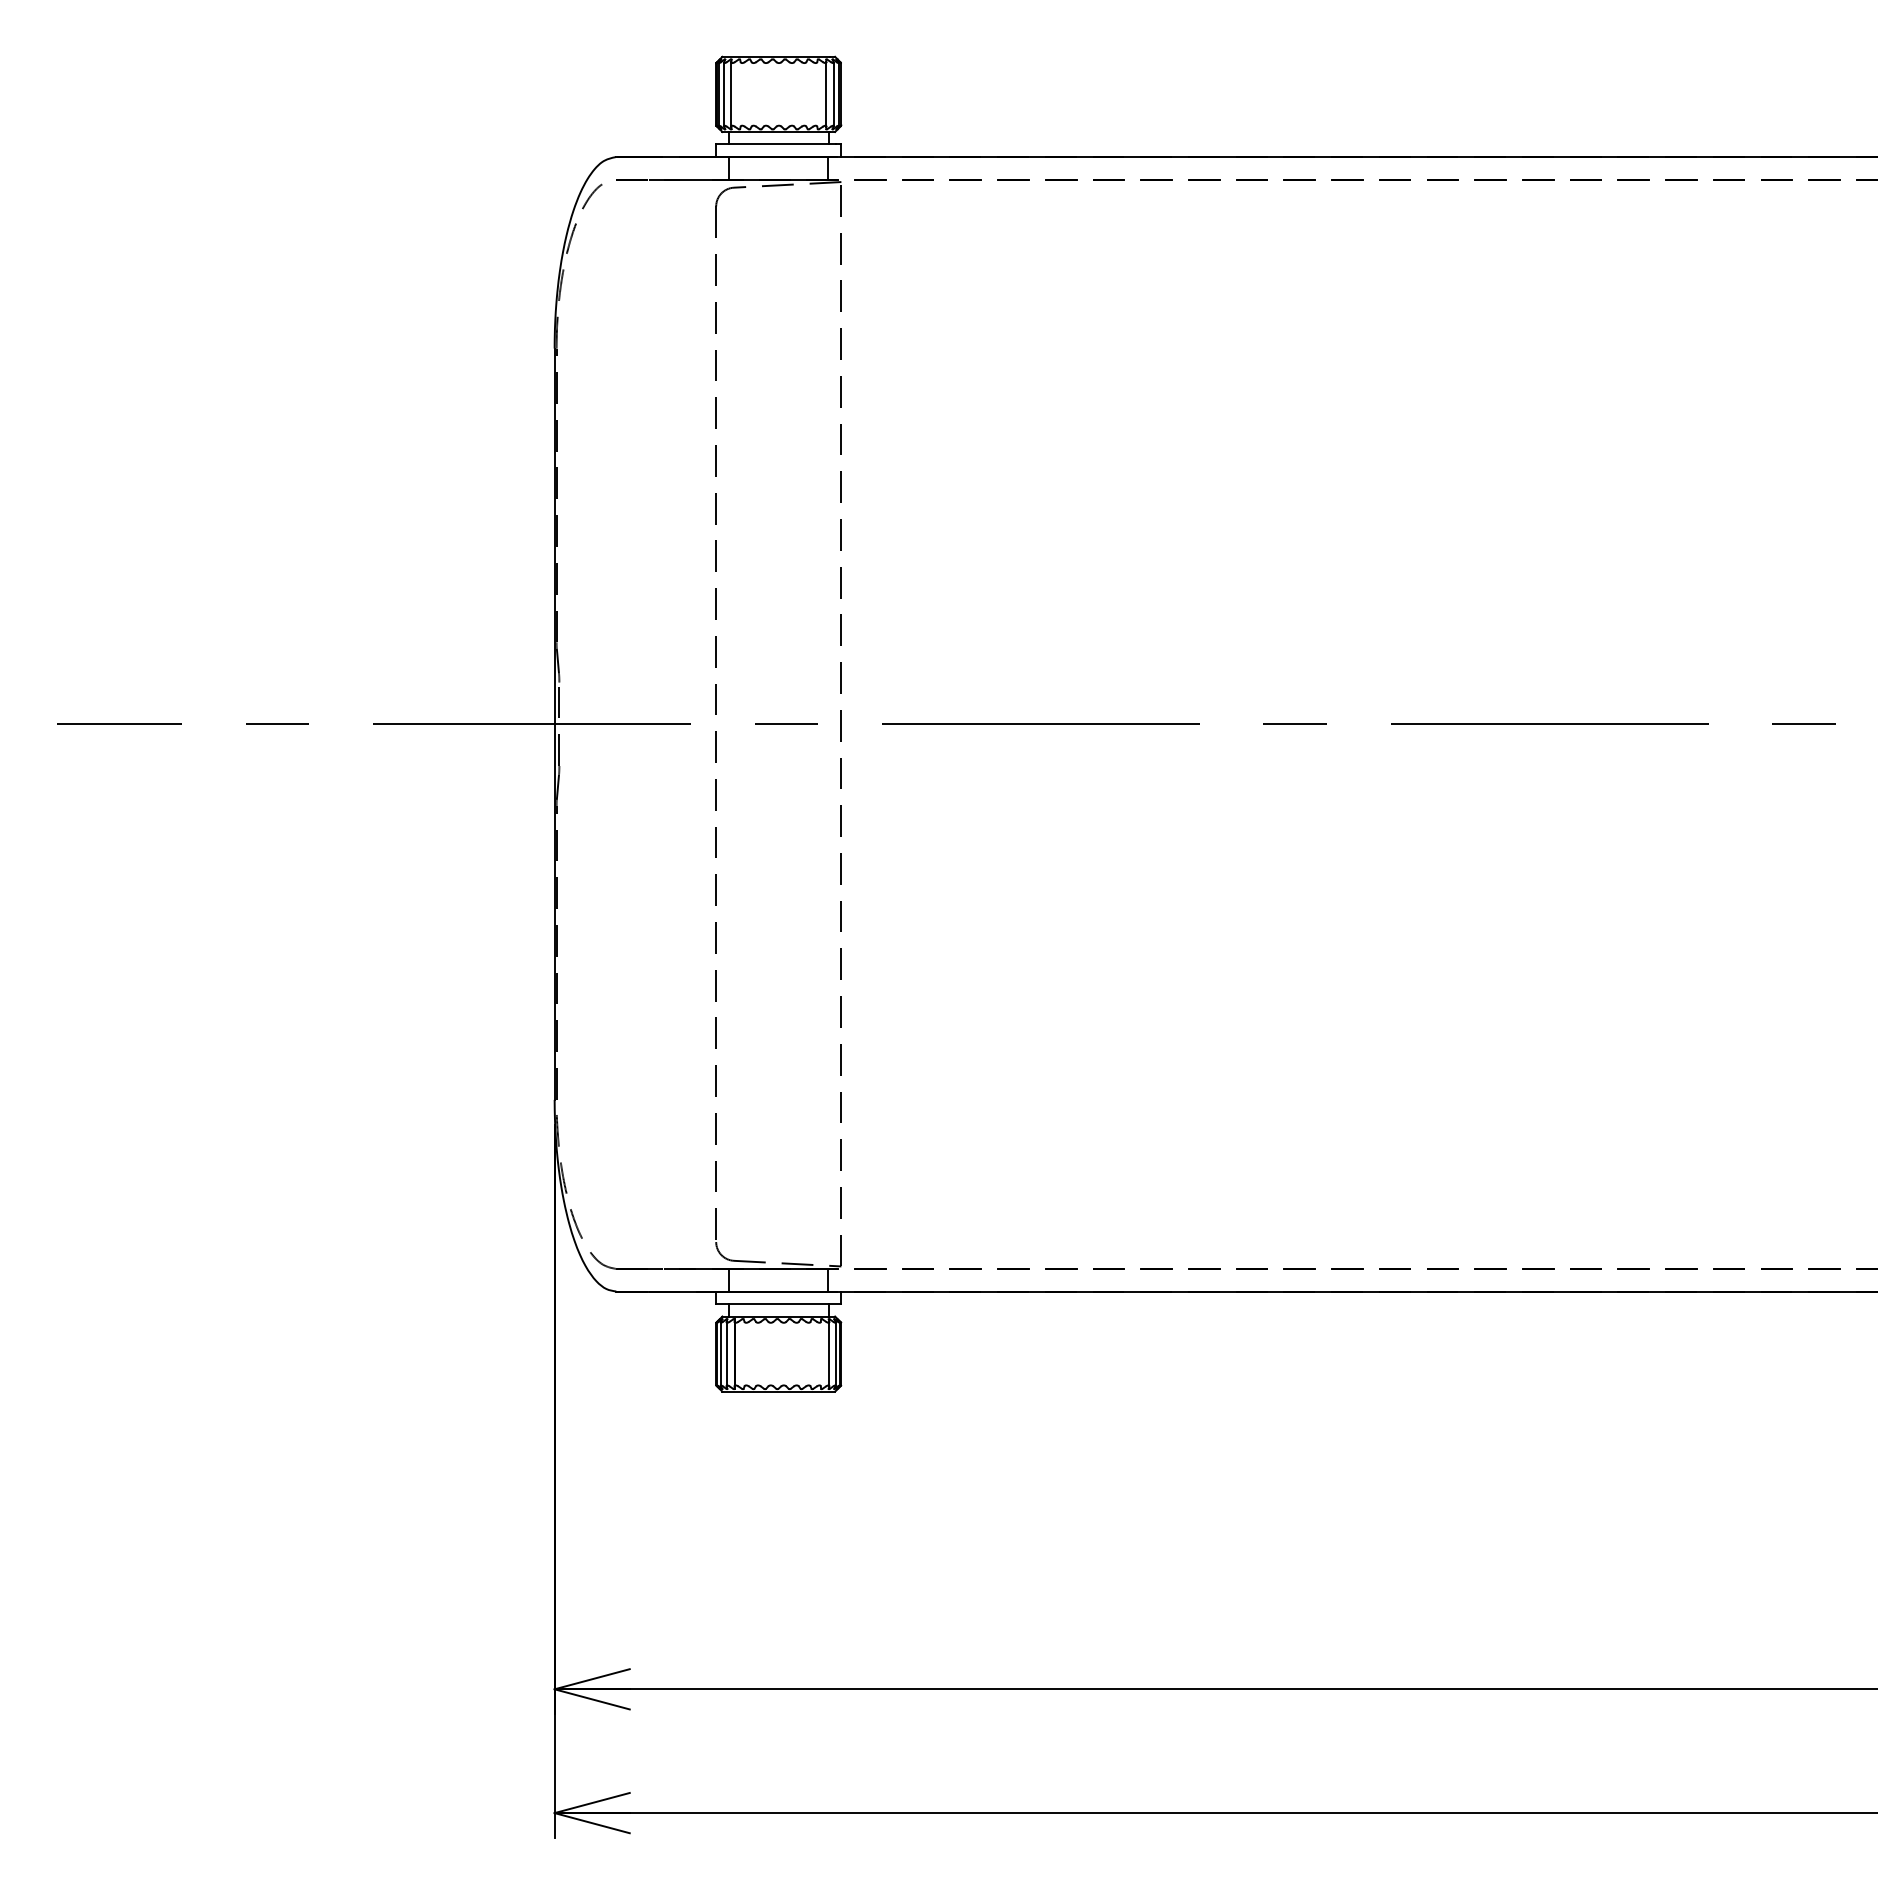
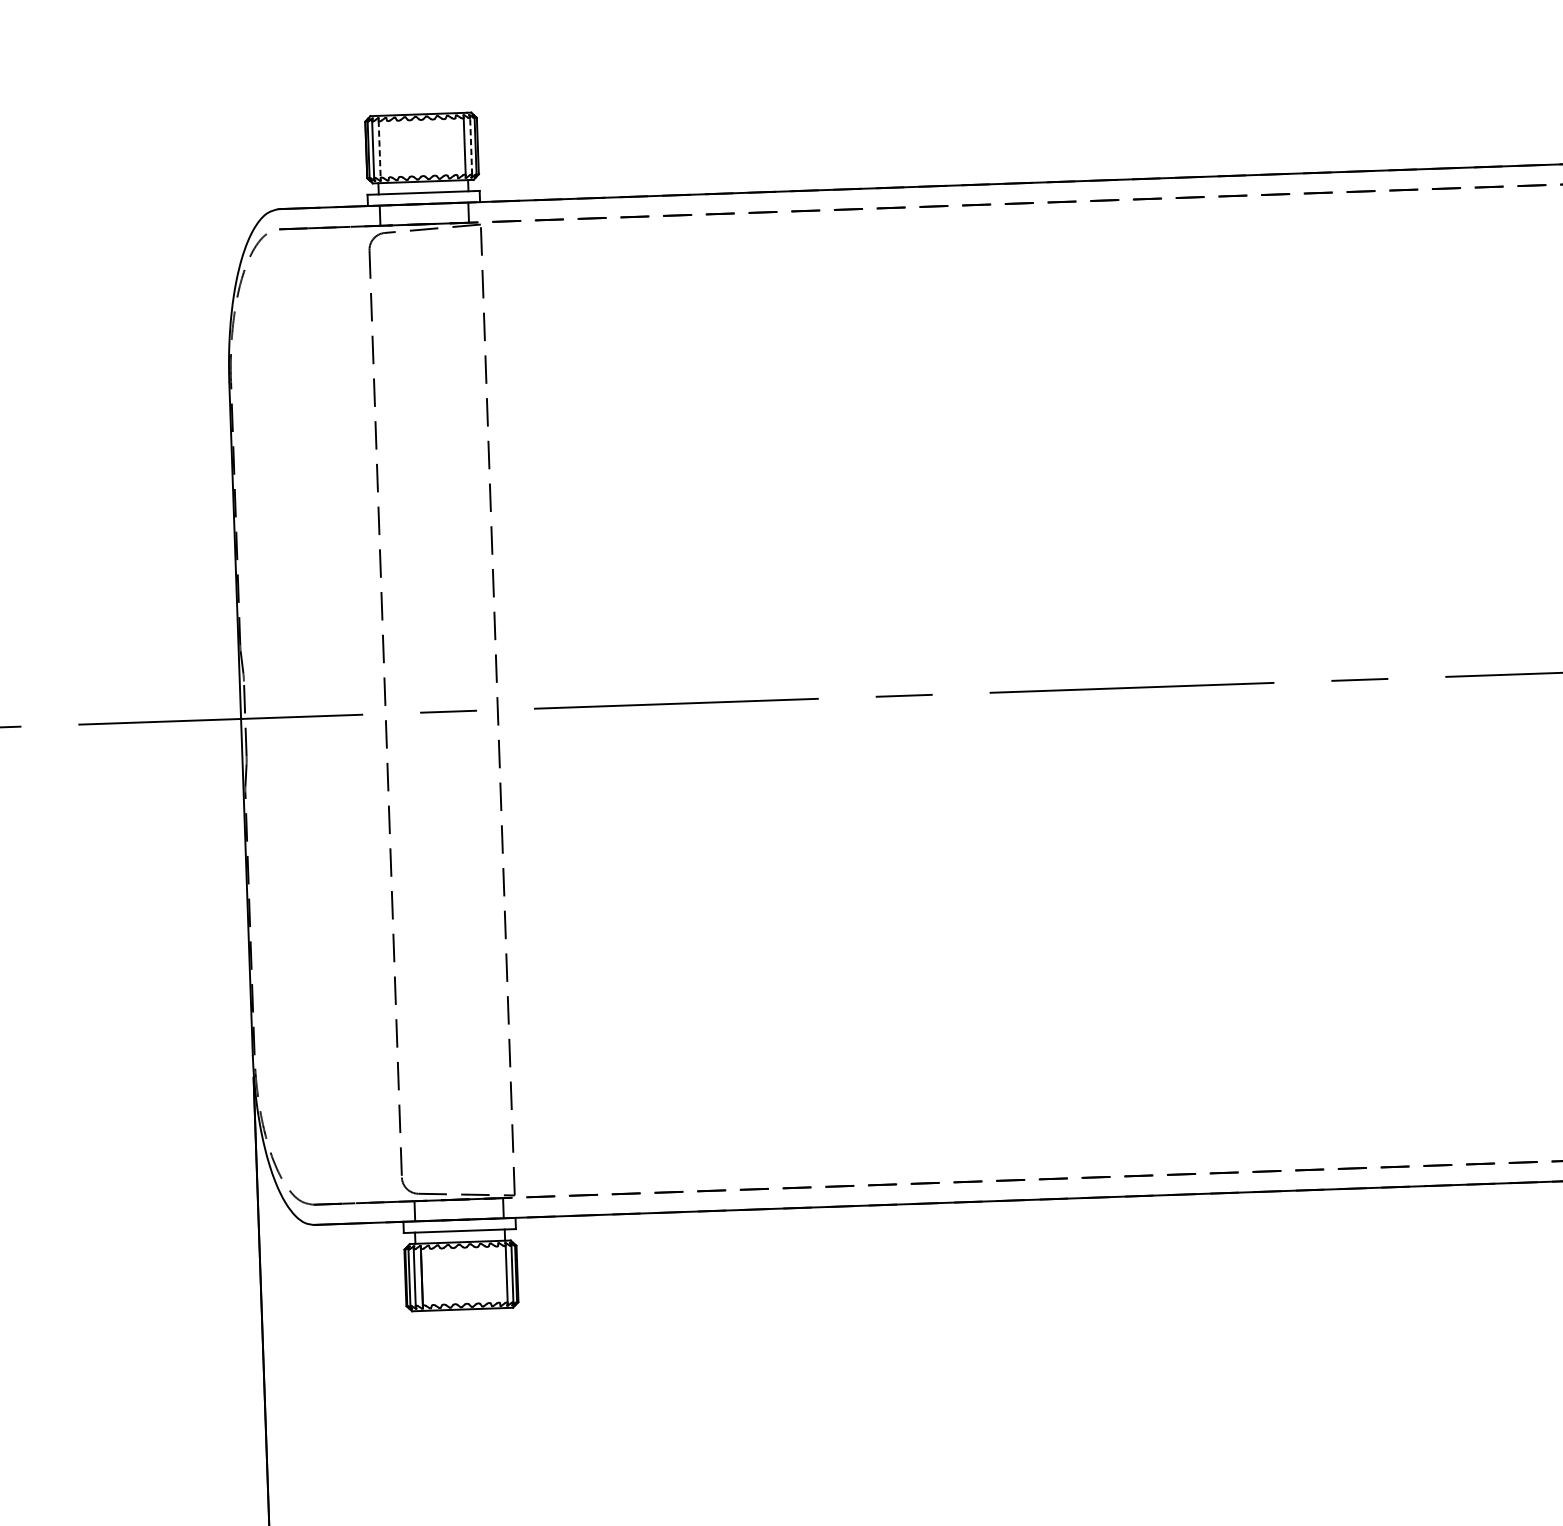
line: (731, 94) -> (379, 149), solid -> dashed
line: (833, 94) -> (471, 146), solid -> dashed

